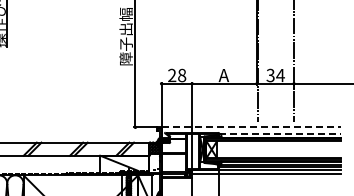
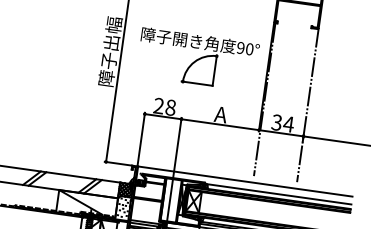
part: (198, 33) -> (197, 60), added
line: (252, 127) -> (246, 181), dashed -> solid
line: (280, 133) -> (278, 193), dashed -> solid

